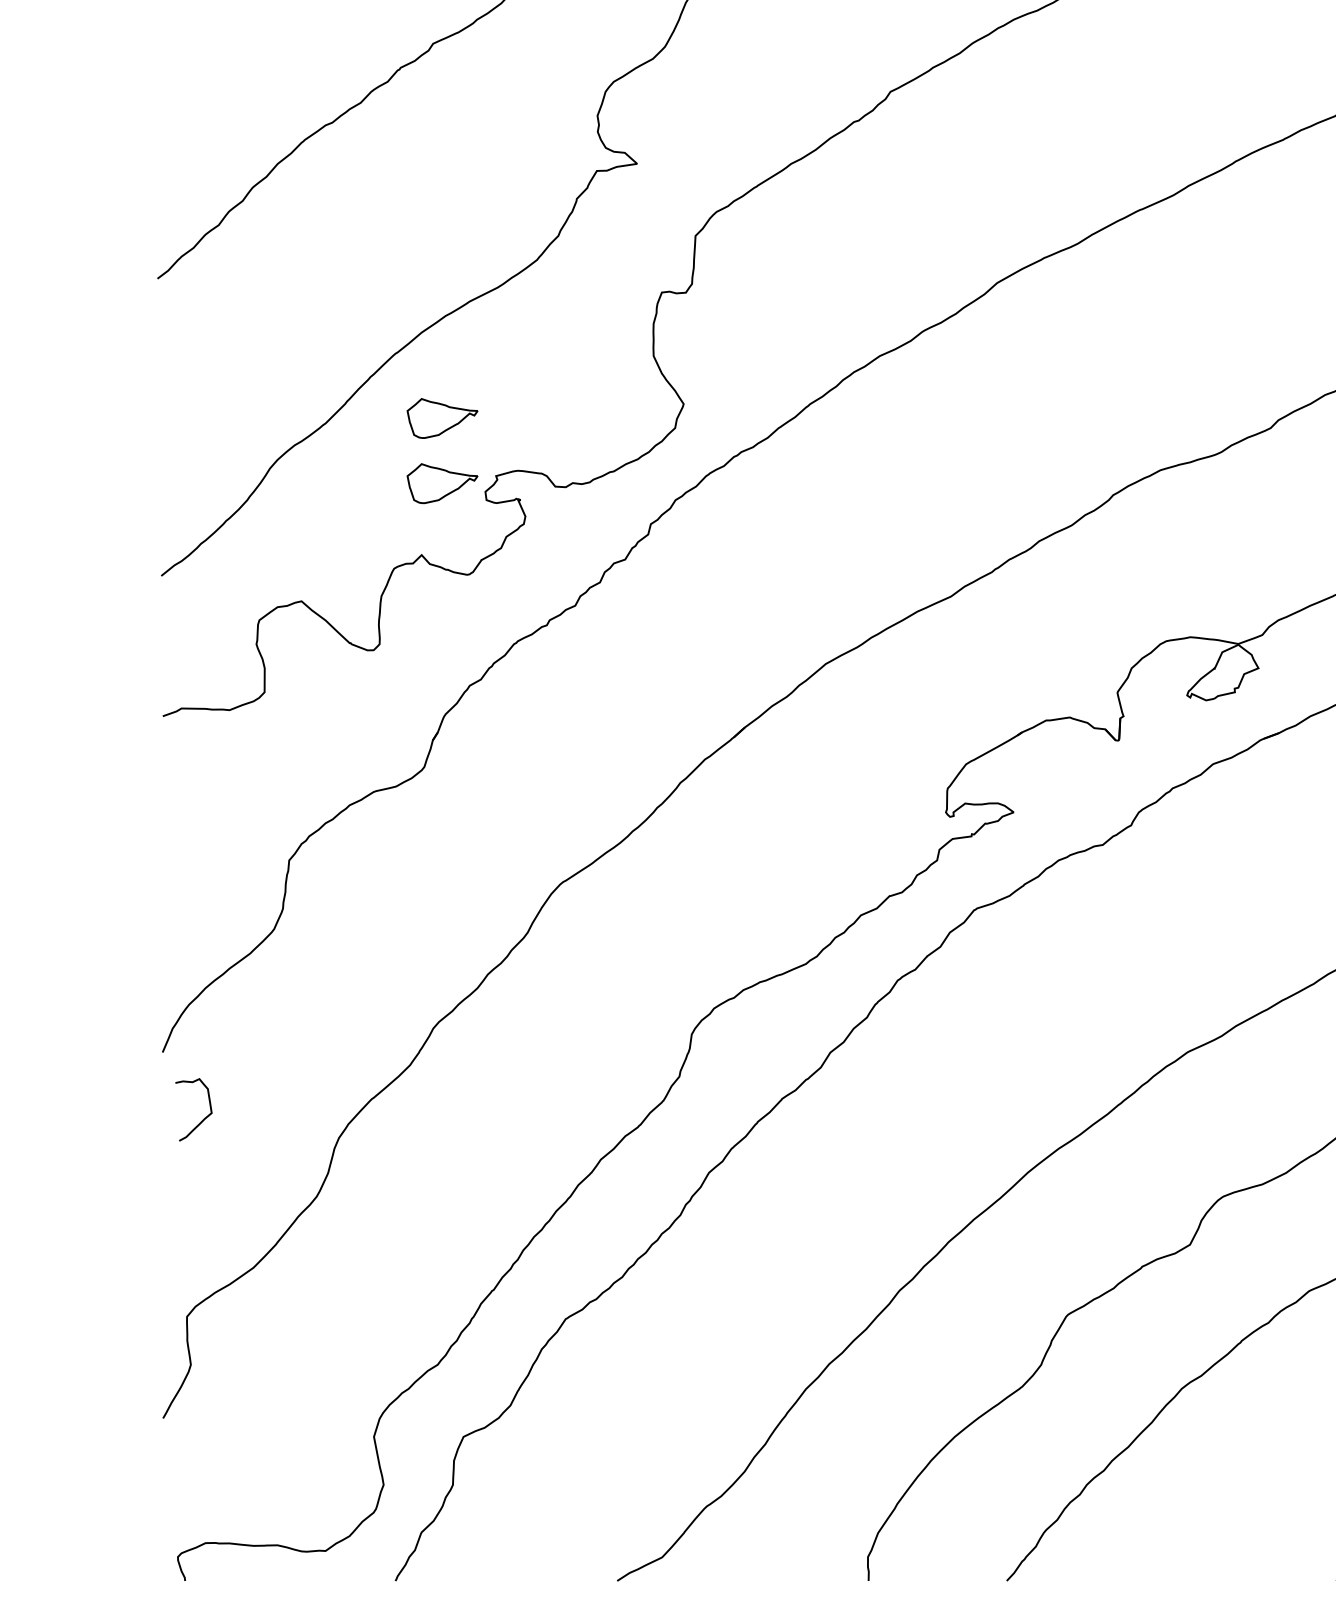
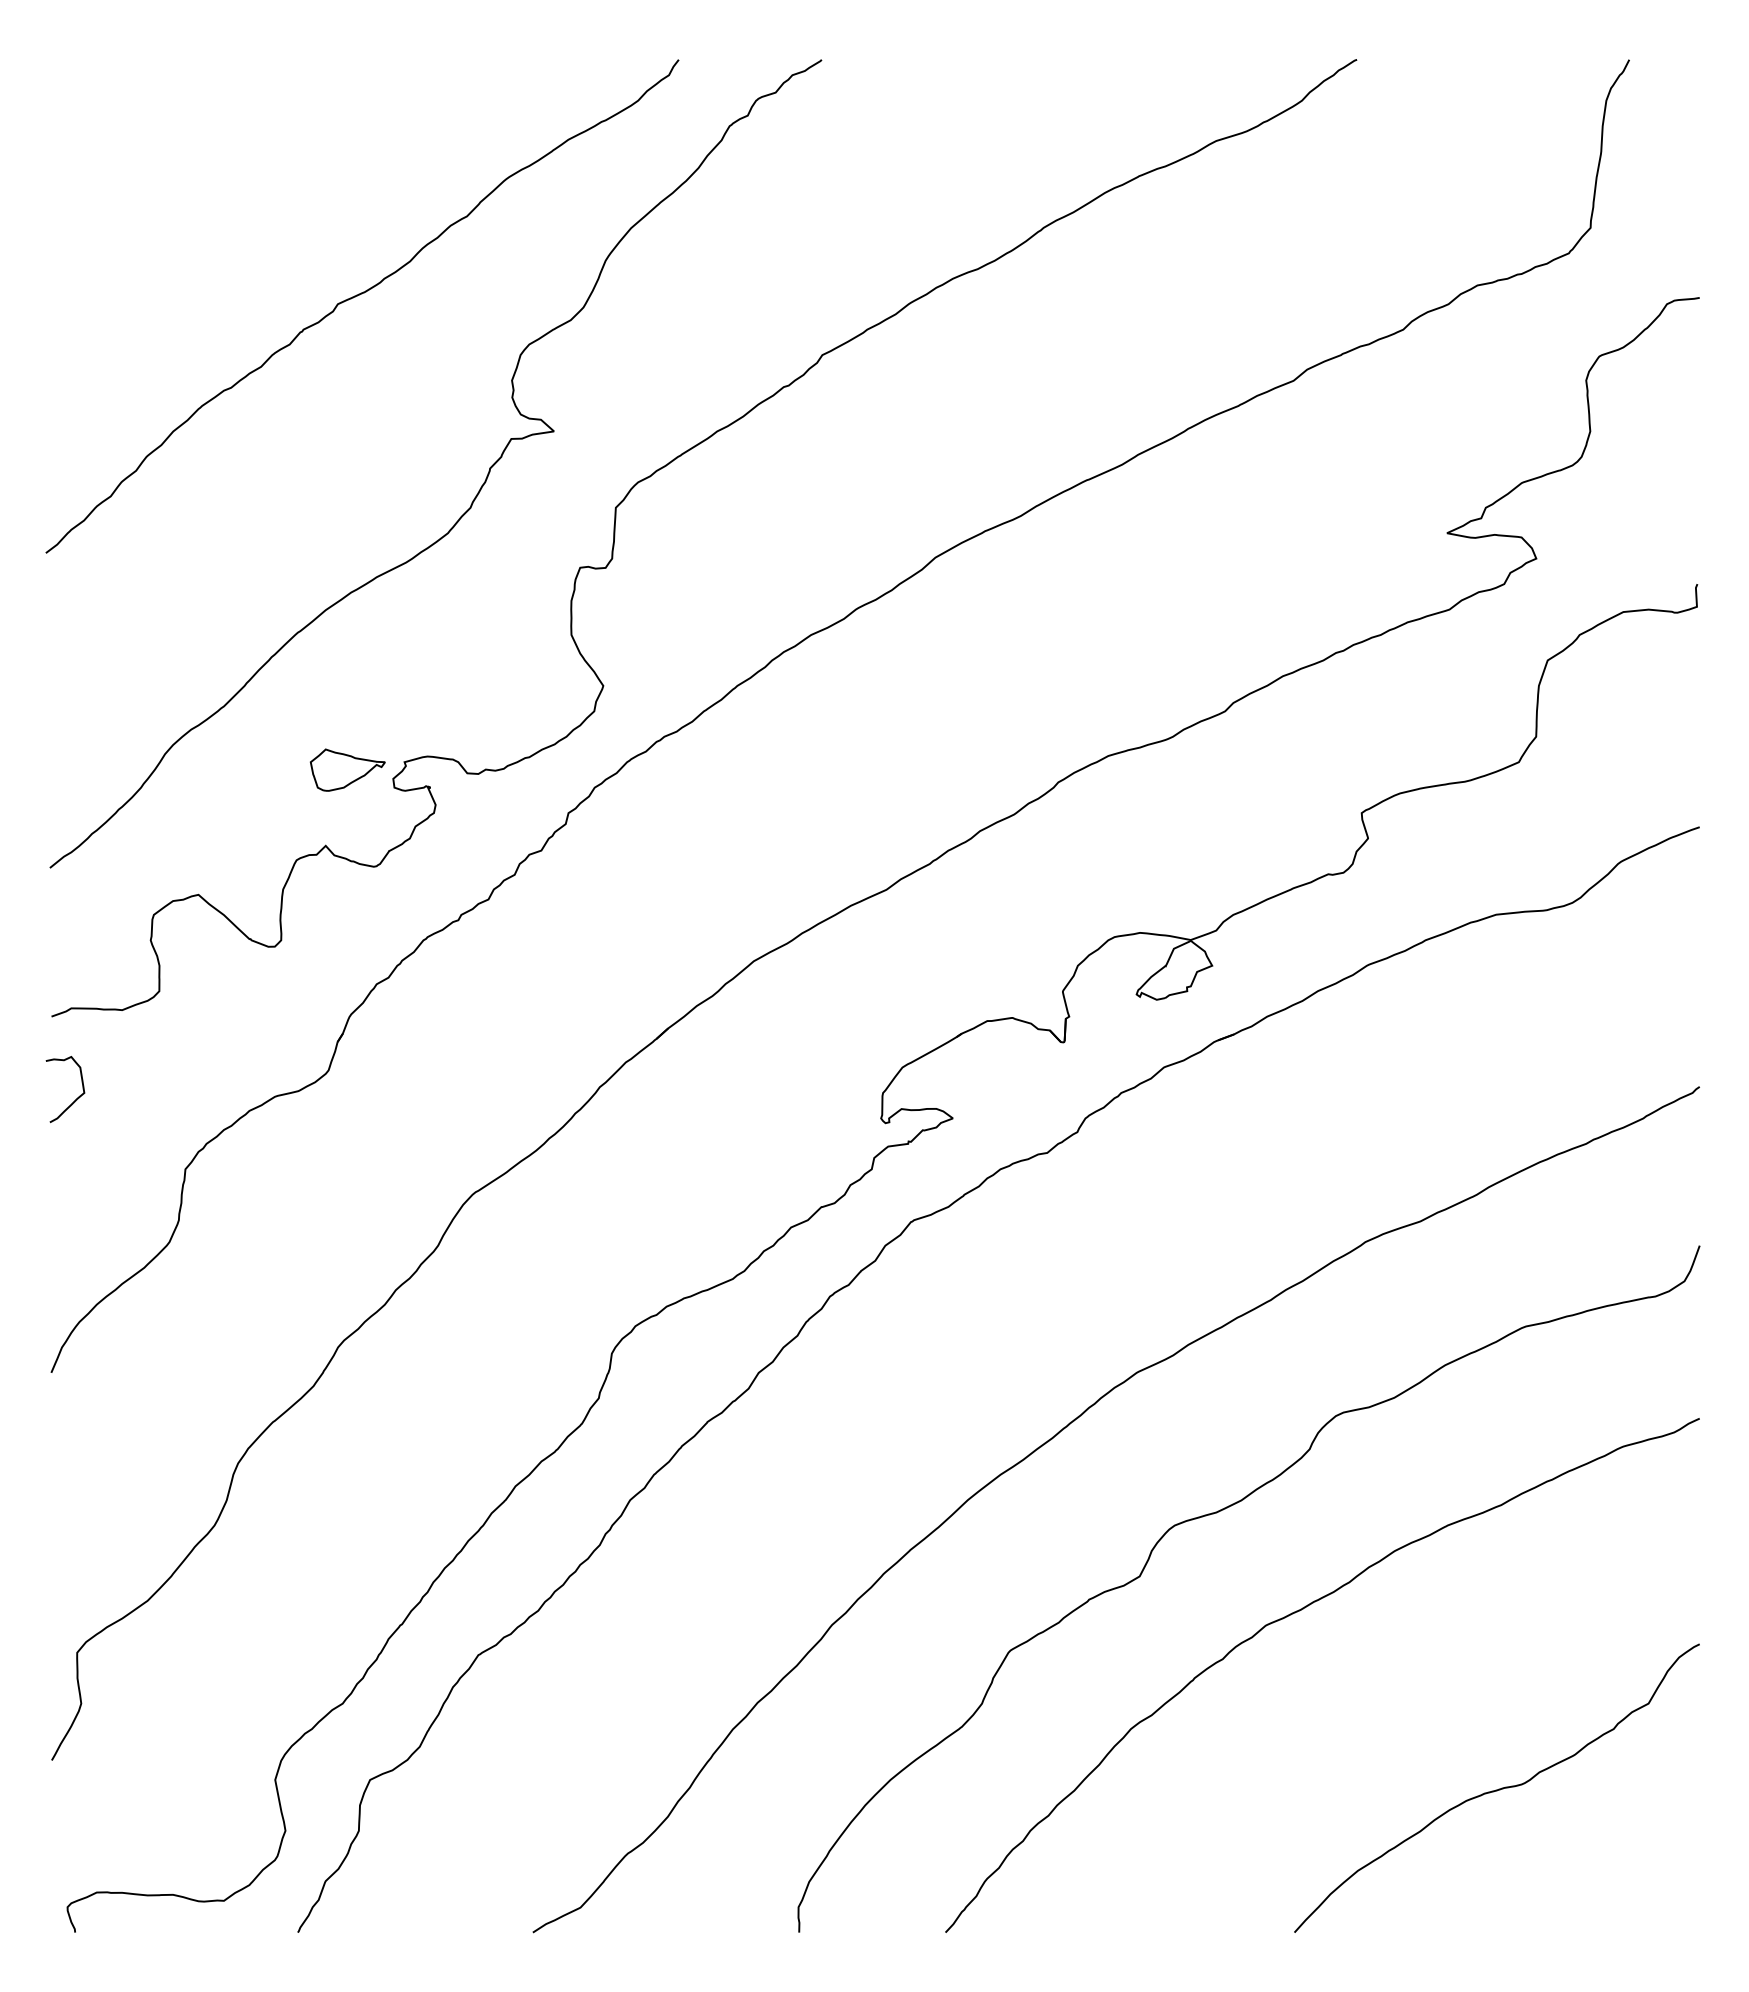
part: (442, 417) -> (347, 700), removed
curve: (203, 1119) -> (75, 1099), moved

